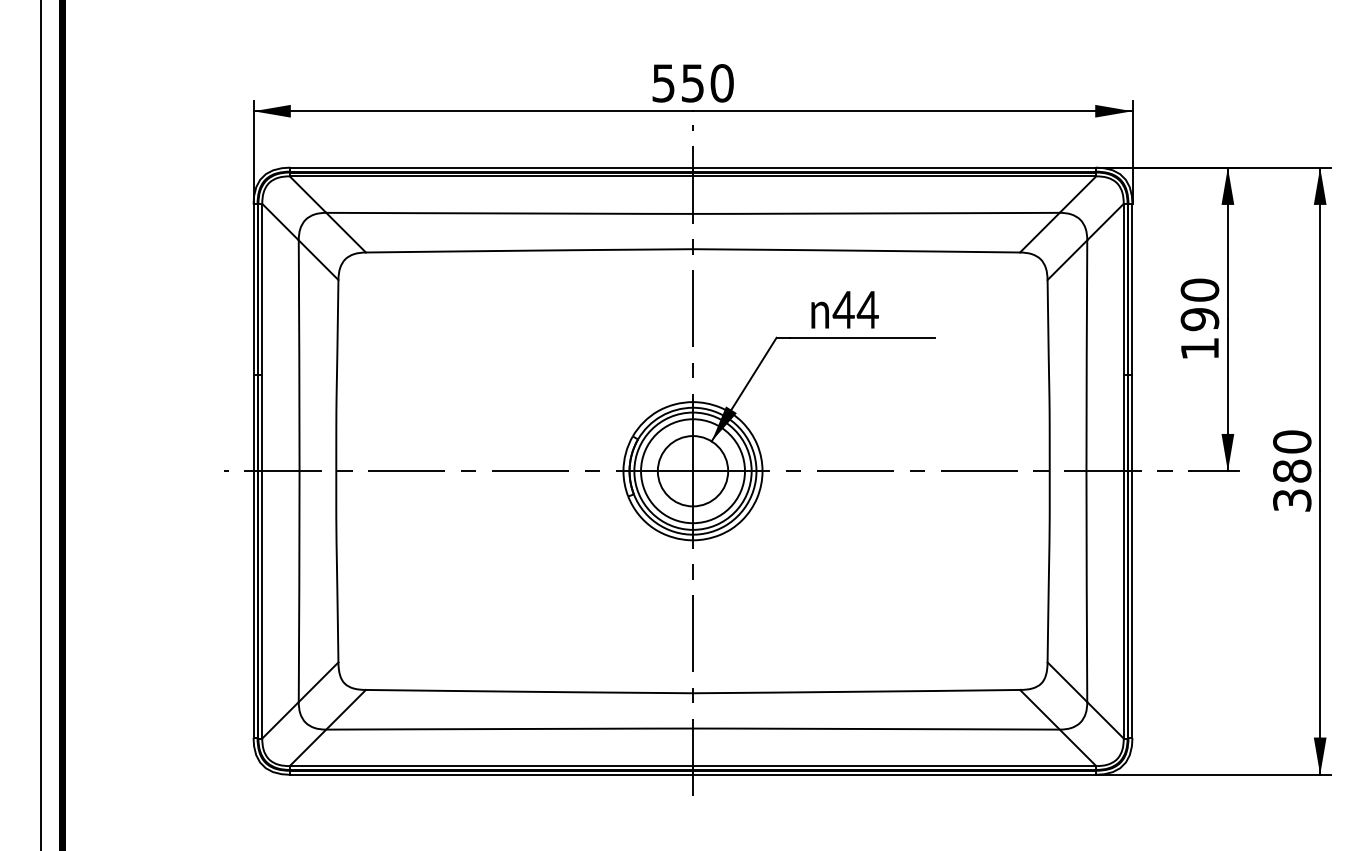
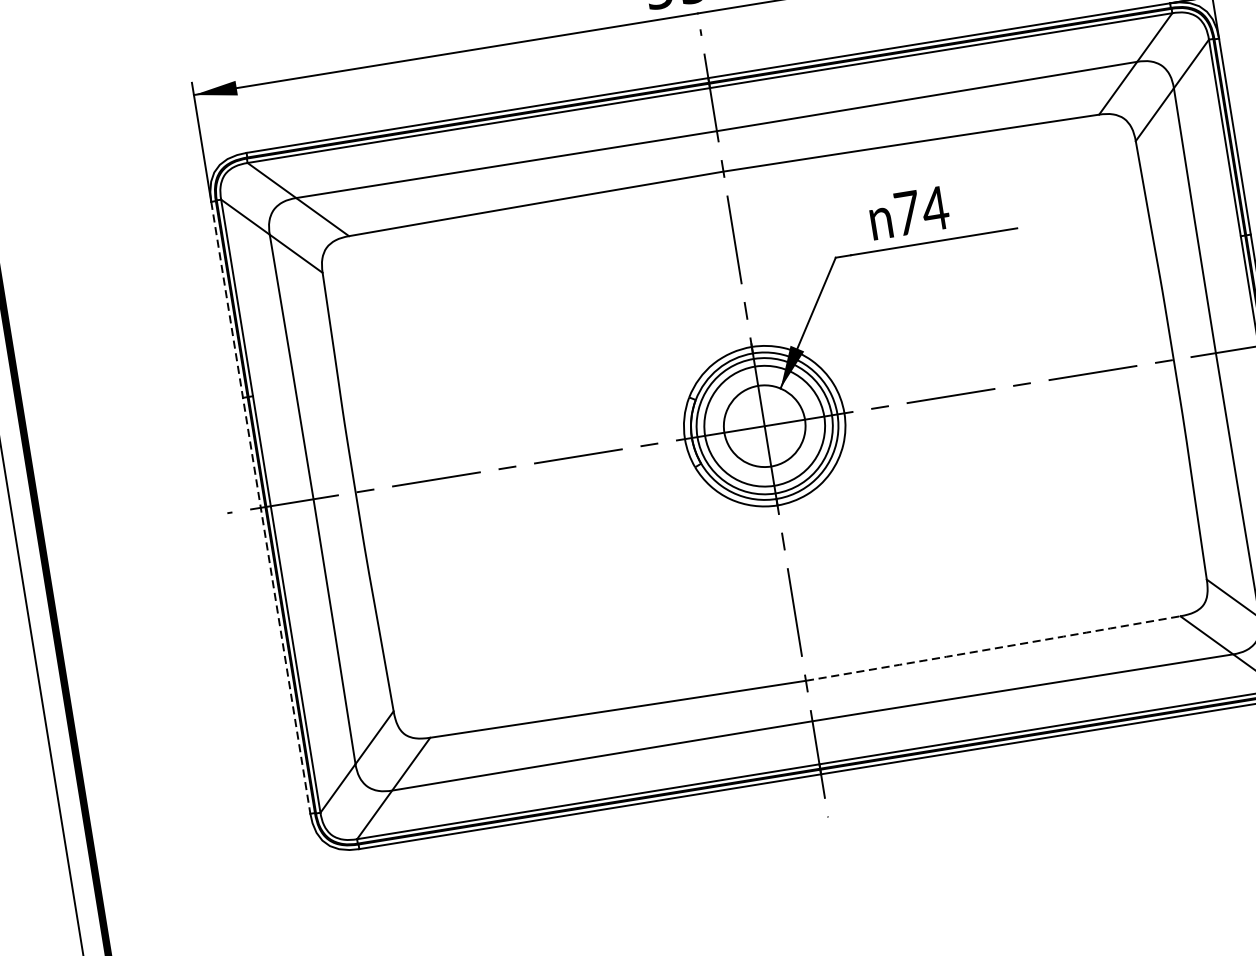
text: (843, 309) -> (907, 212), 44 -> 74
line: (253, 471) -> (260, 508), solid -> dashed
arc: (856, 691) -> (993, 648), solid -> dashed

